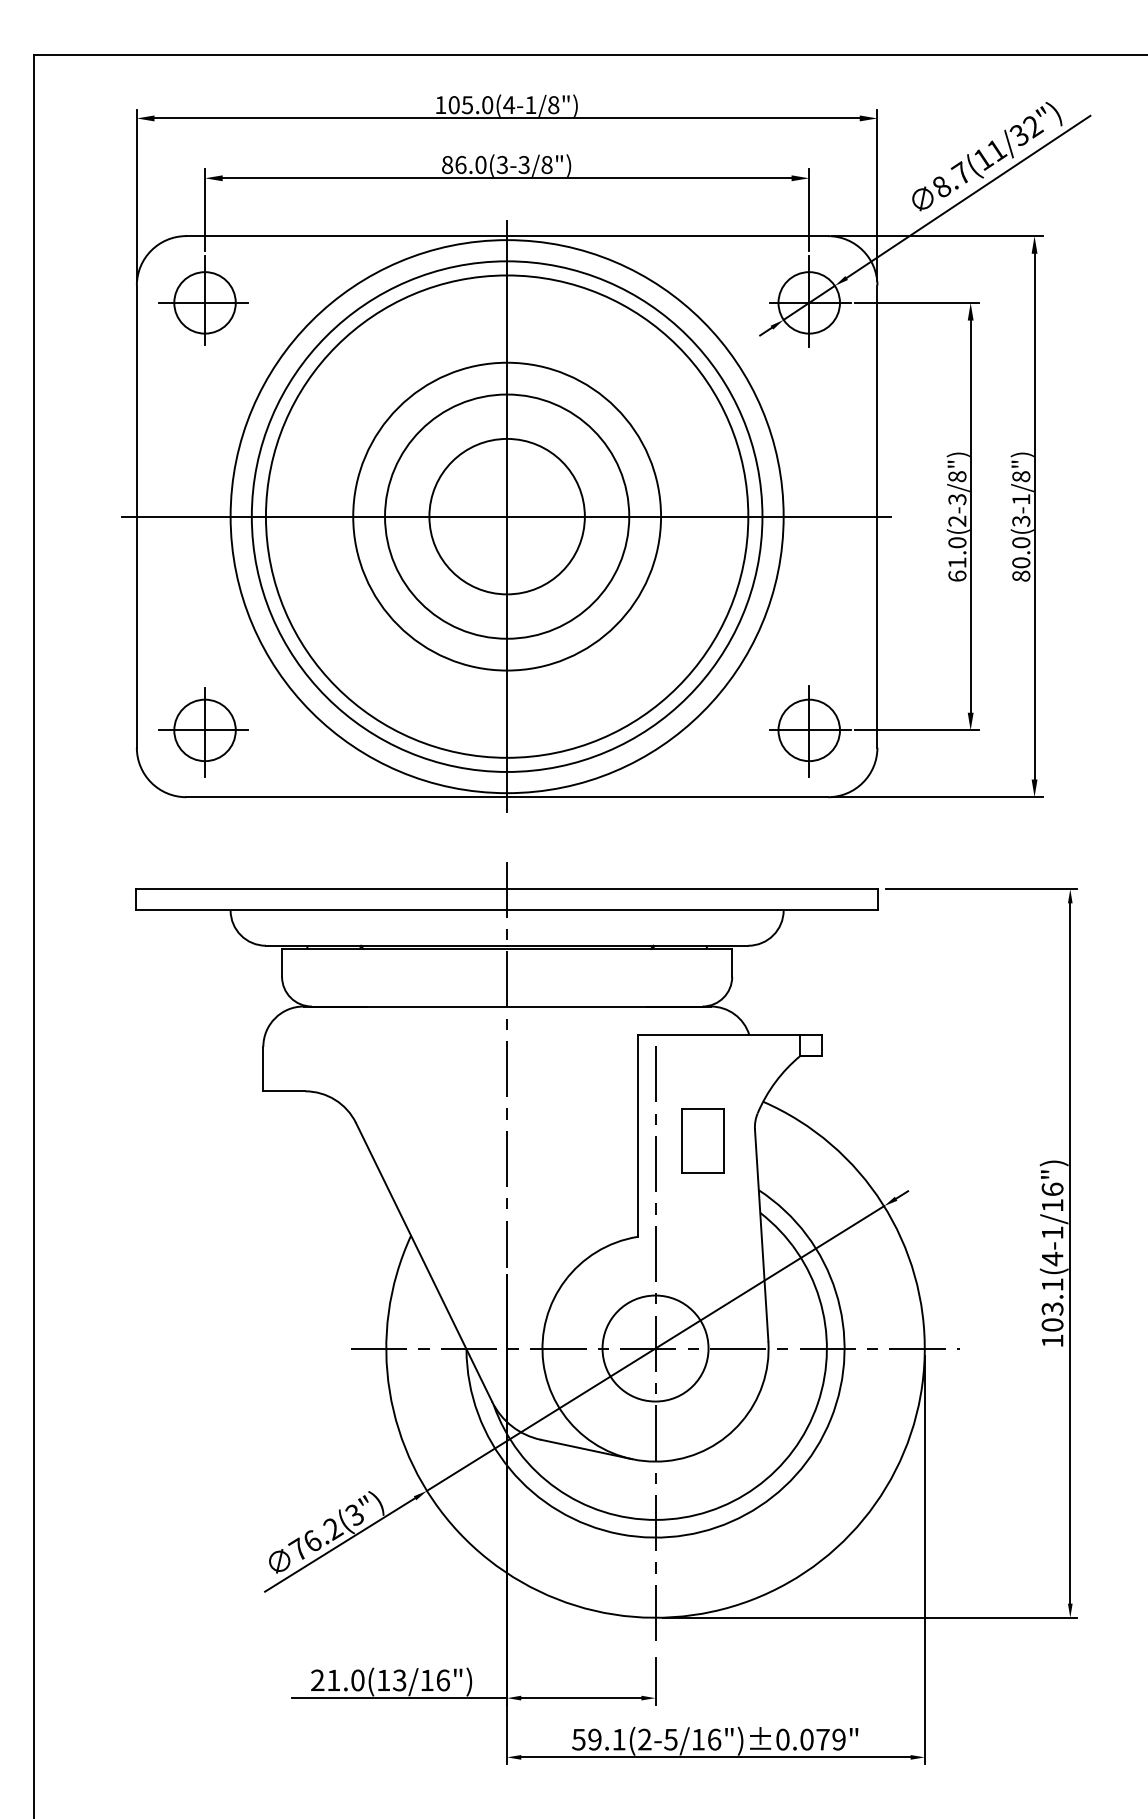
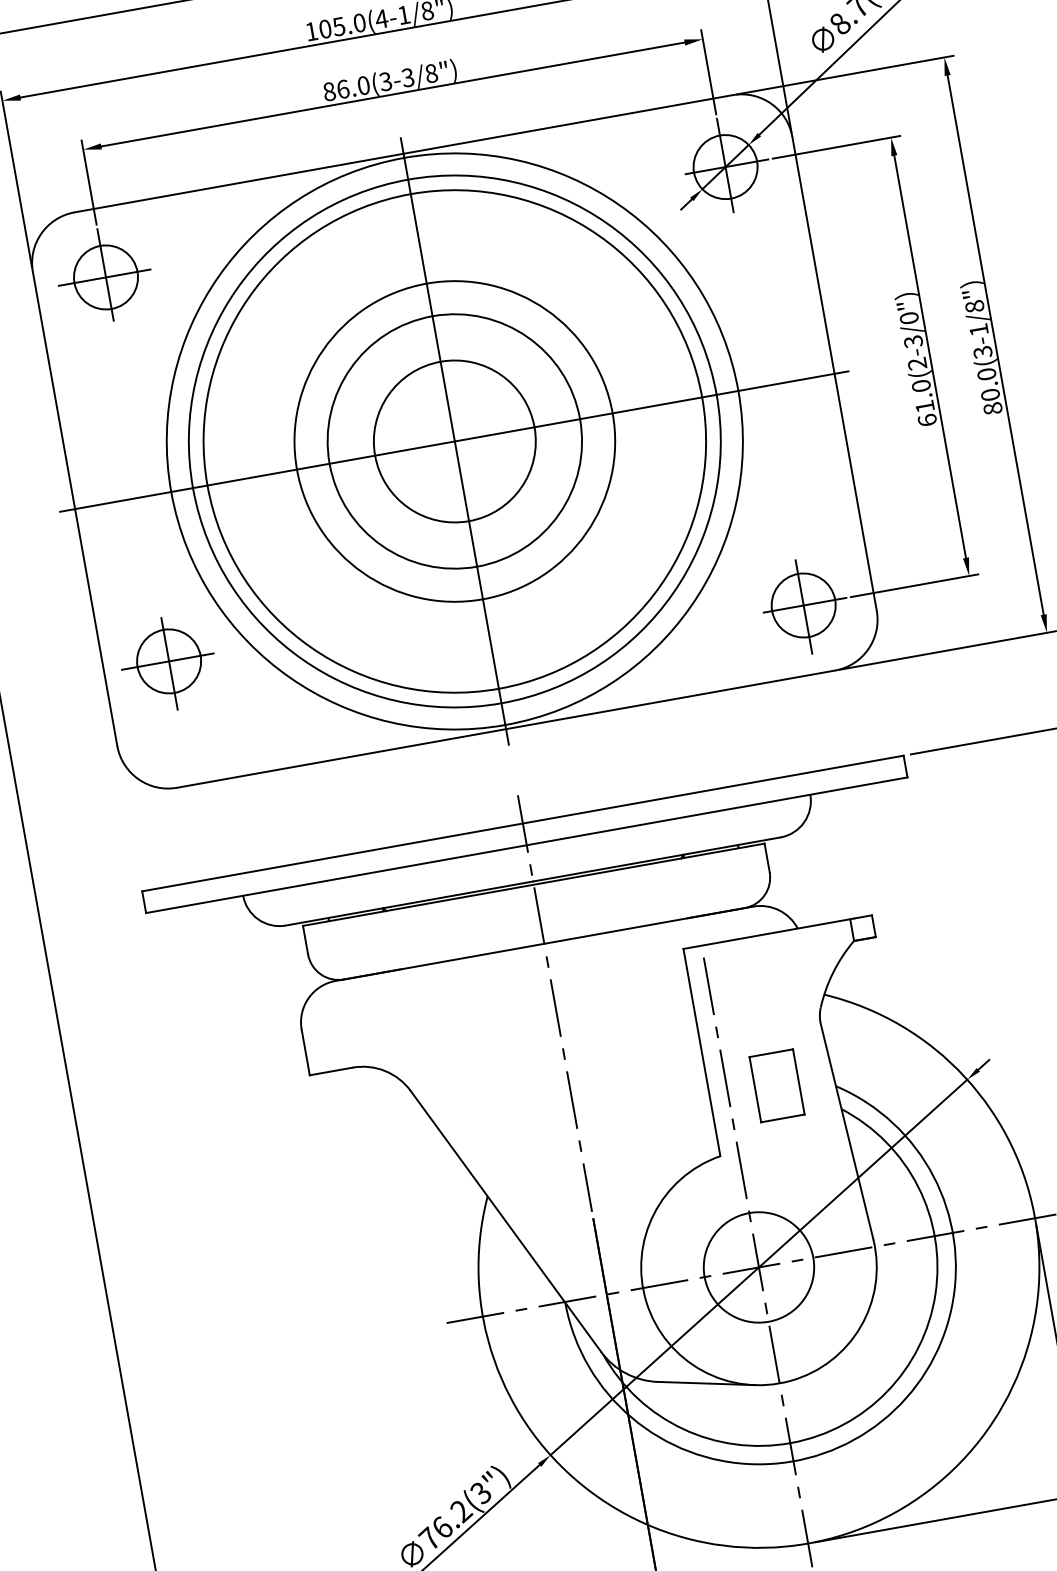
text: (957, 476) -> (909, 318), 61.0(2-3/8") -> 61.0(2-3/0")
part: (203, 732) -> (167, 663), moved
part: (702, 1140) -> (776, 1085), moved

